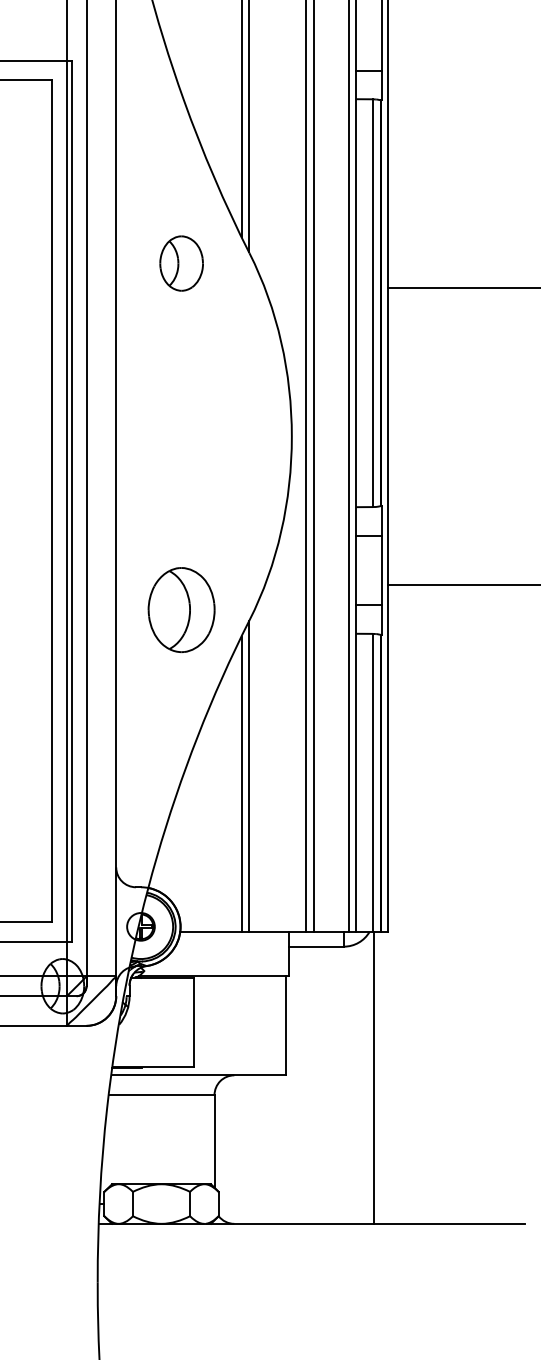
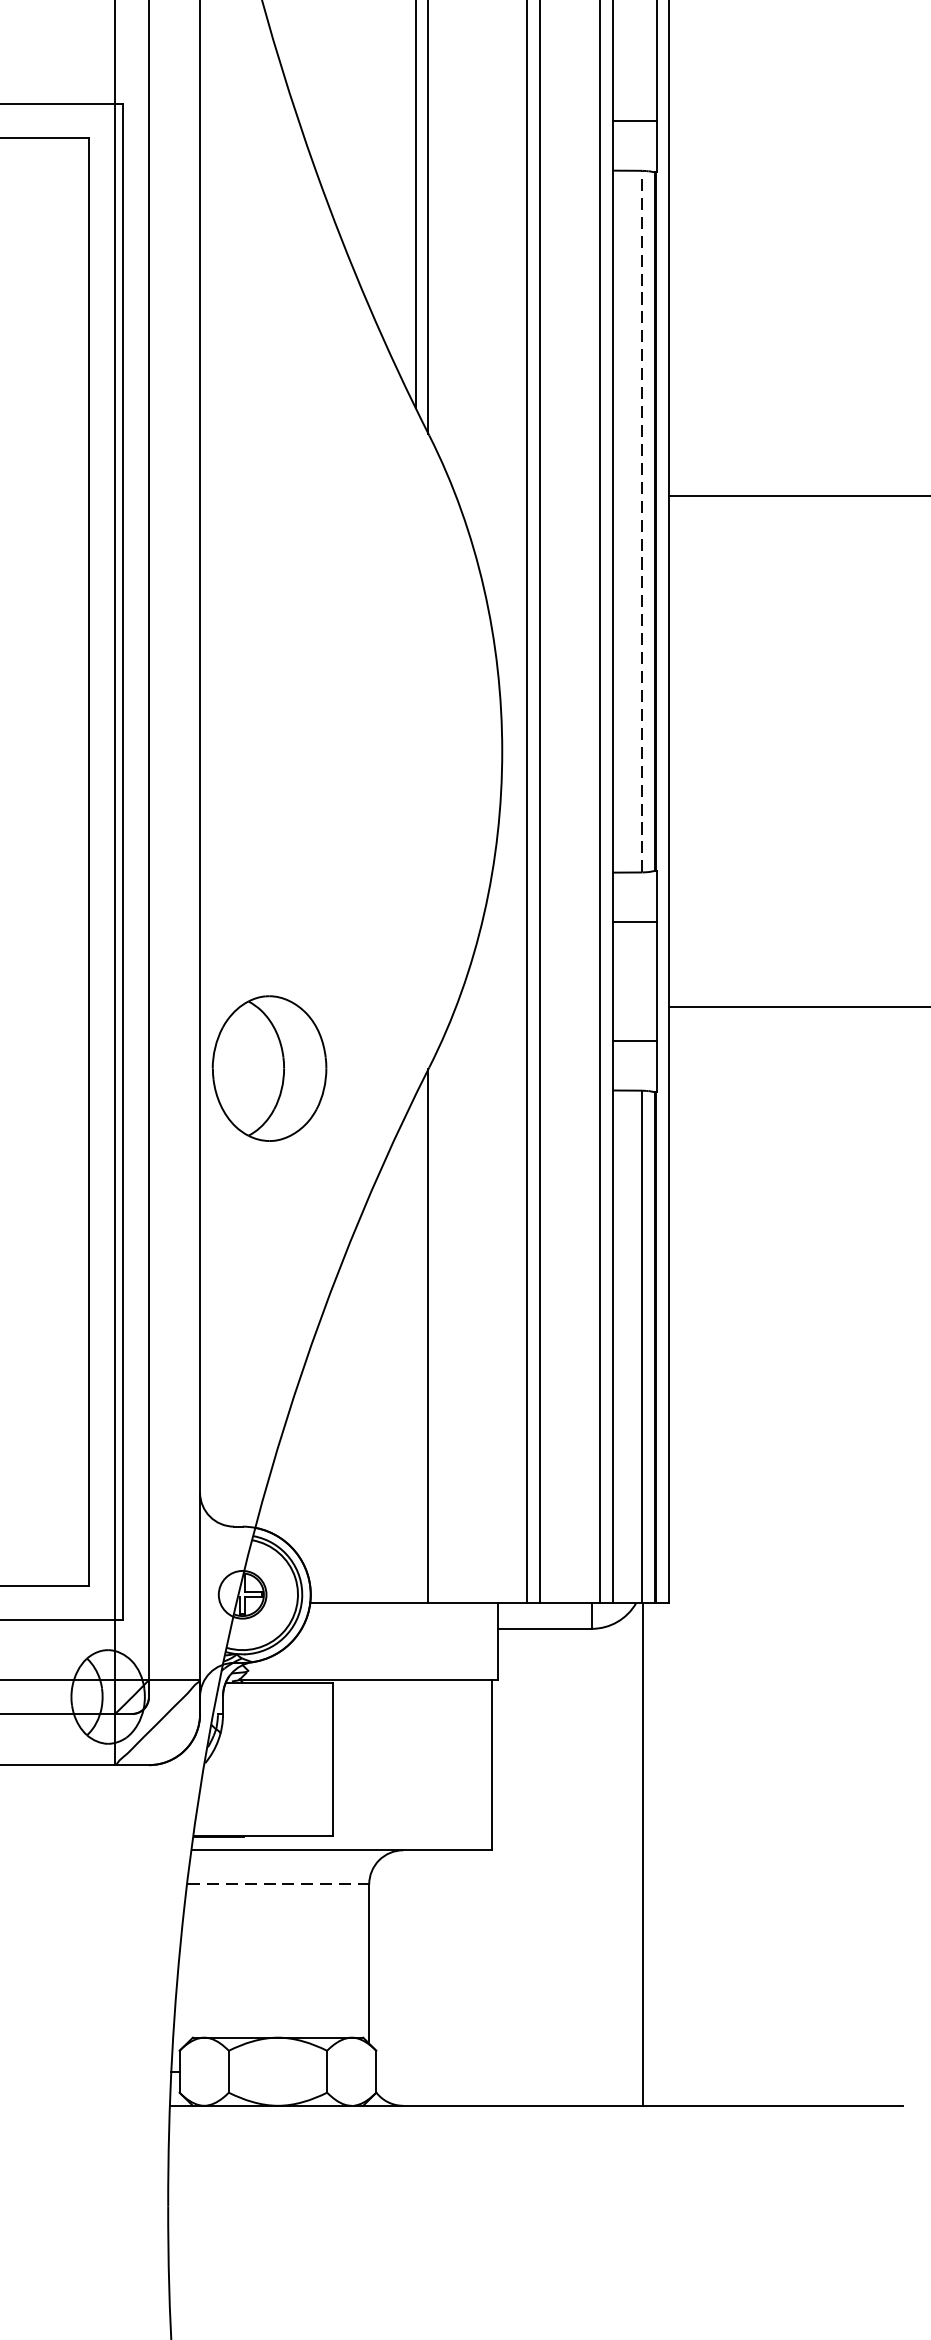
part: (181, 263) -> (312, 453), removed
line: (373, 303) -> (642, 522), solid -> dashed
part: (181, 609) -> (269, 1067), moved
line: (241, 783) -> (415, 1348), removed
line: (161, 1095) -> (277, 1884), solid -> dashed

